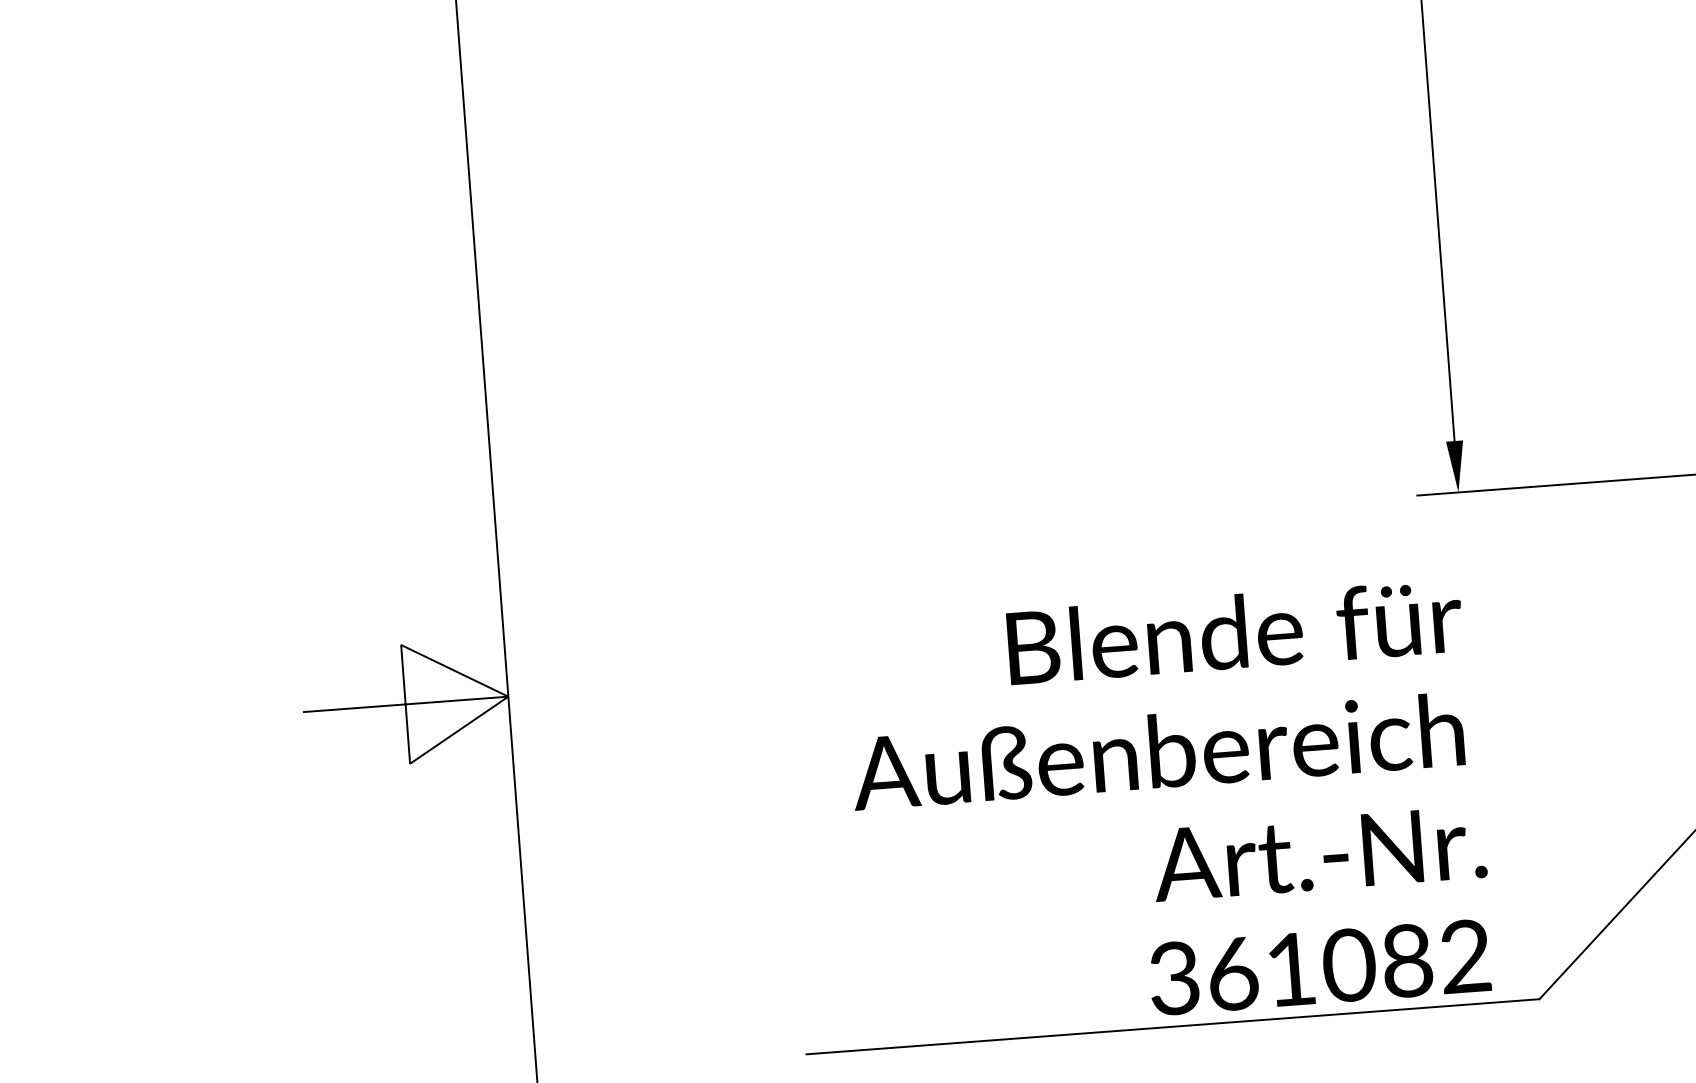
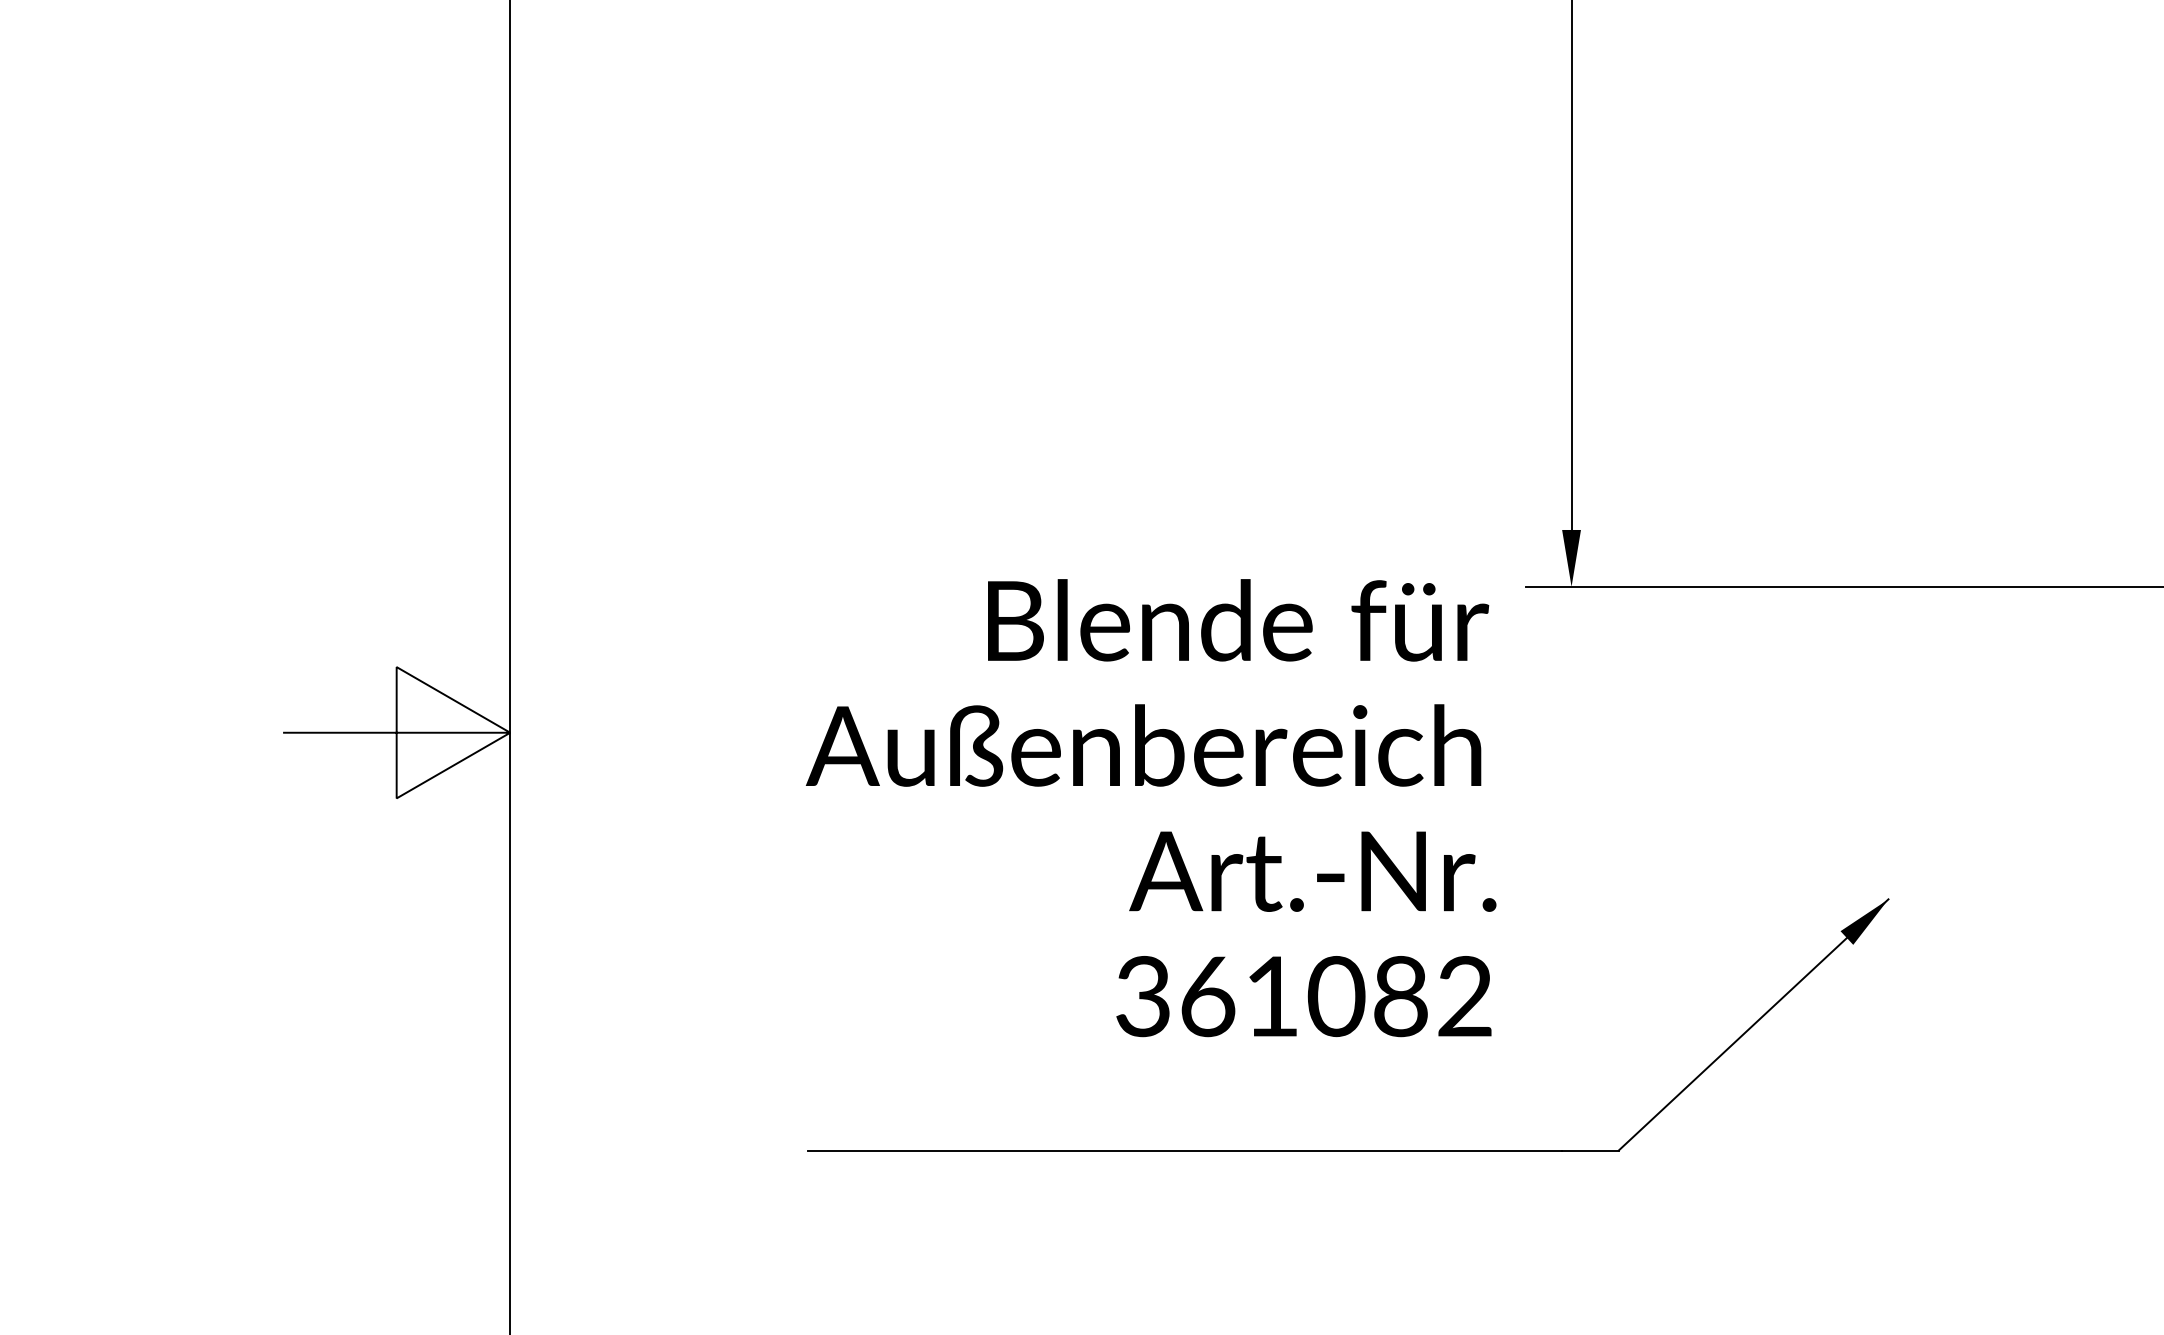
text: (1168, 807) -> (1150, 808), moved

